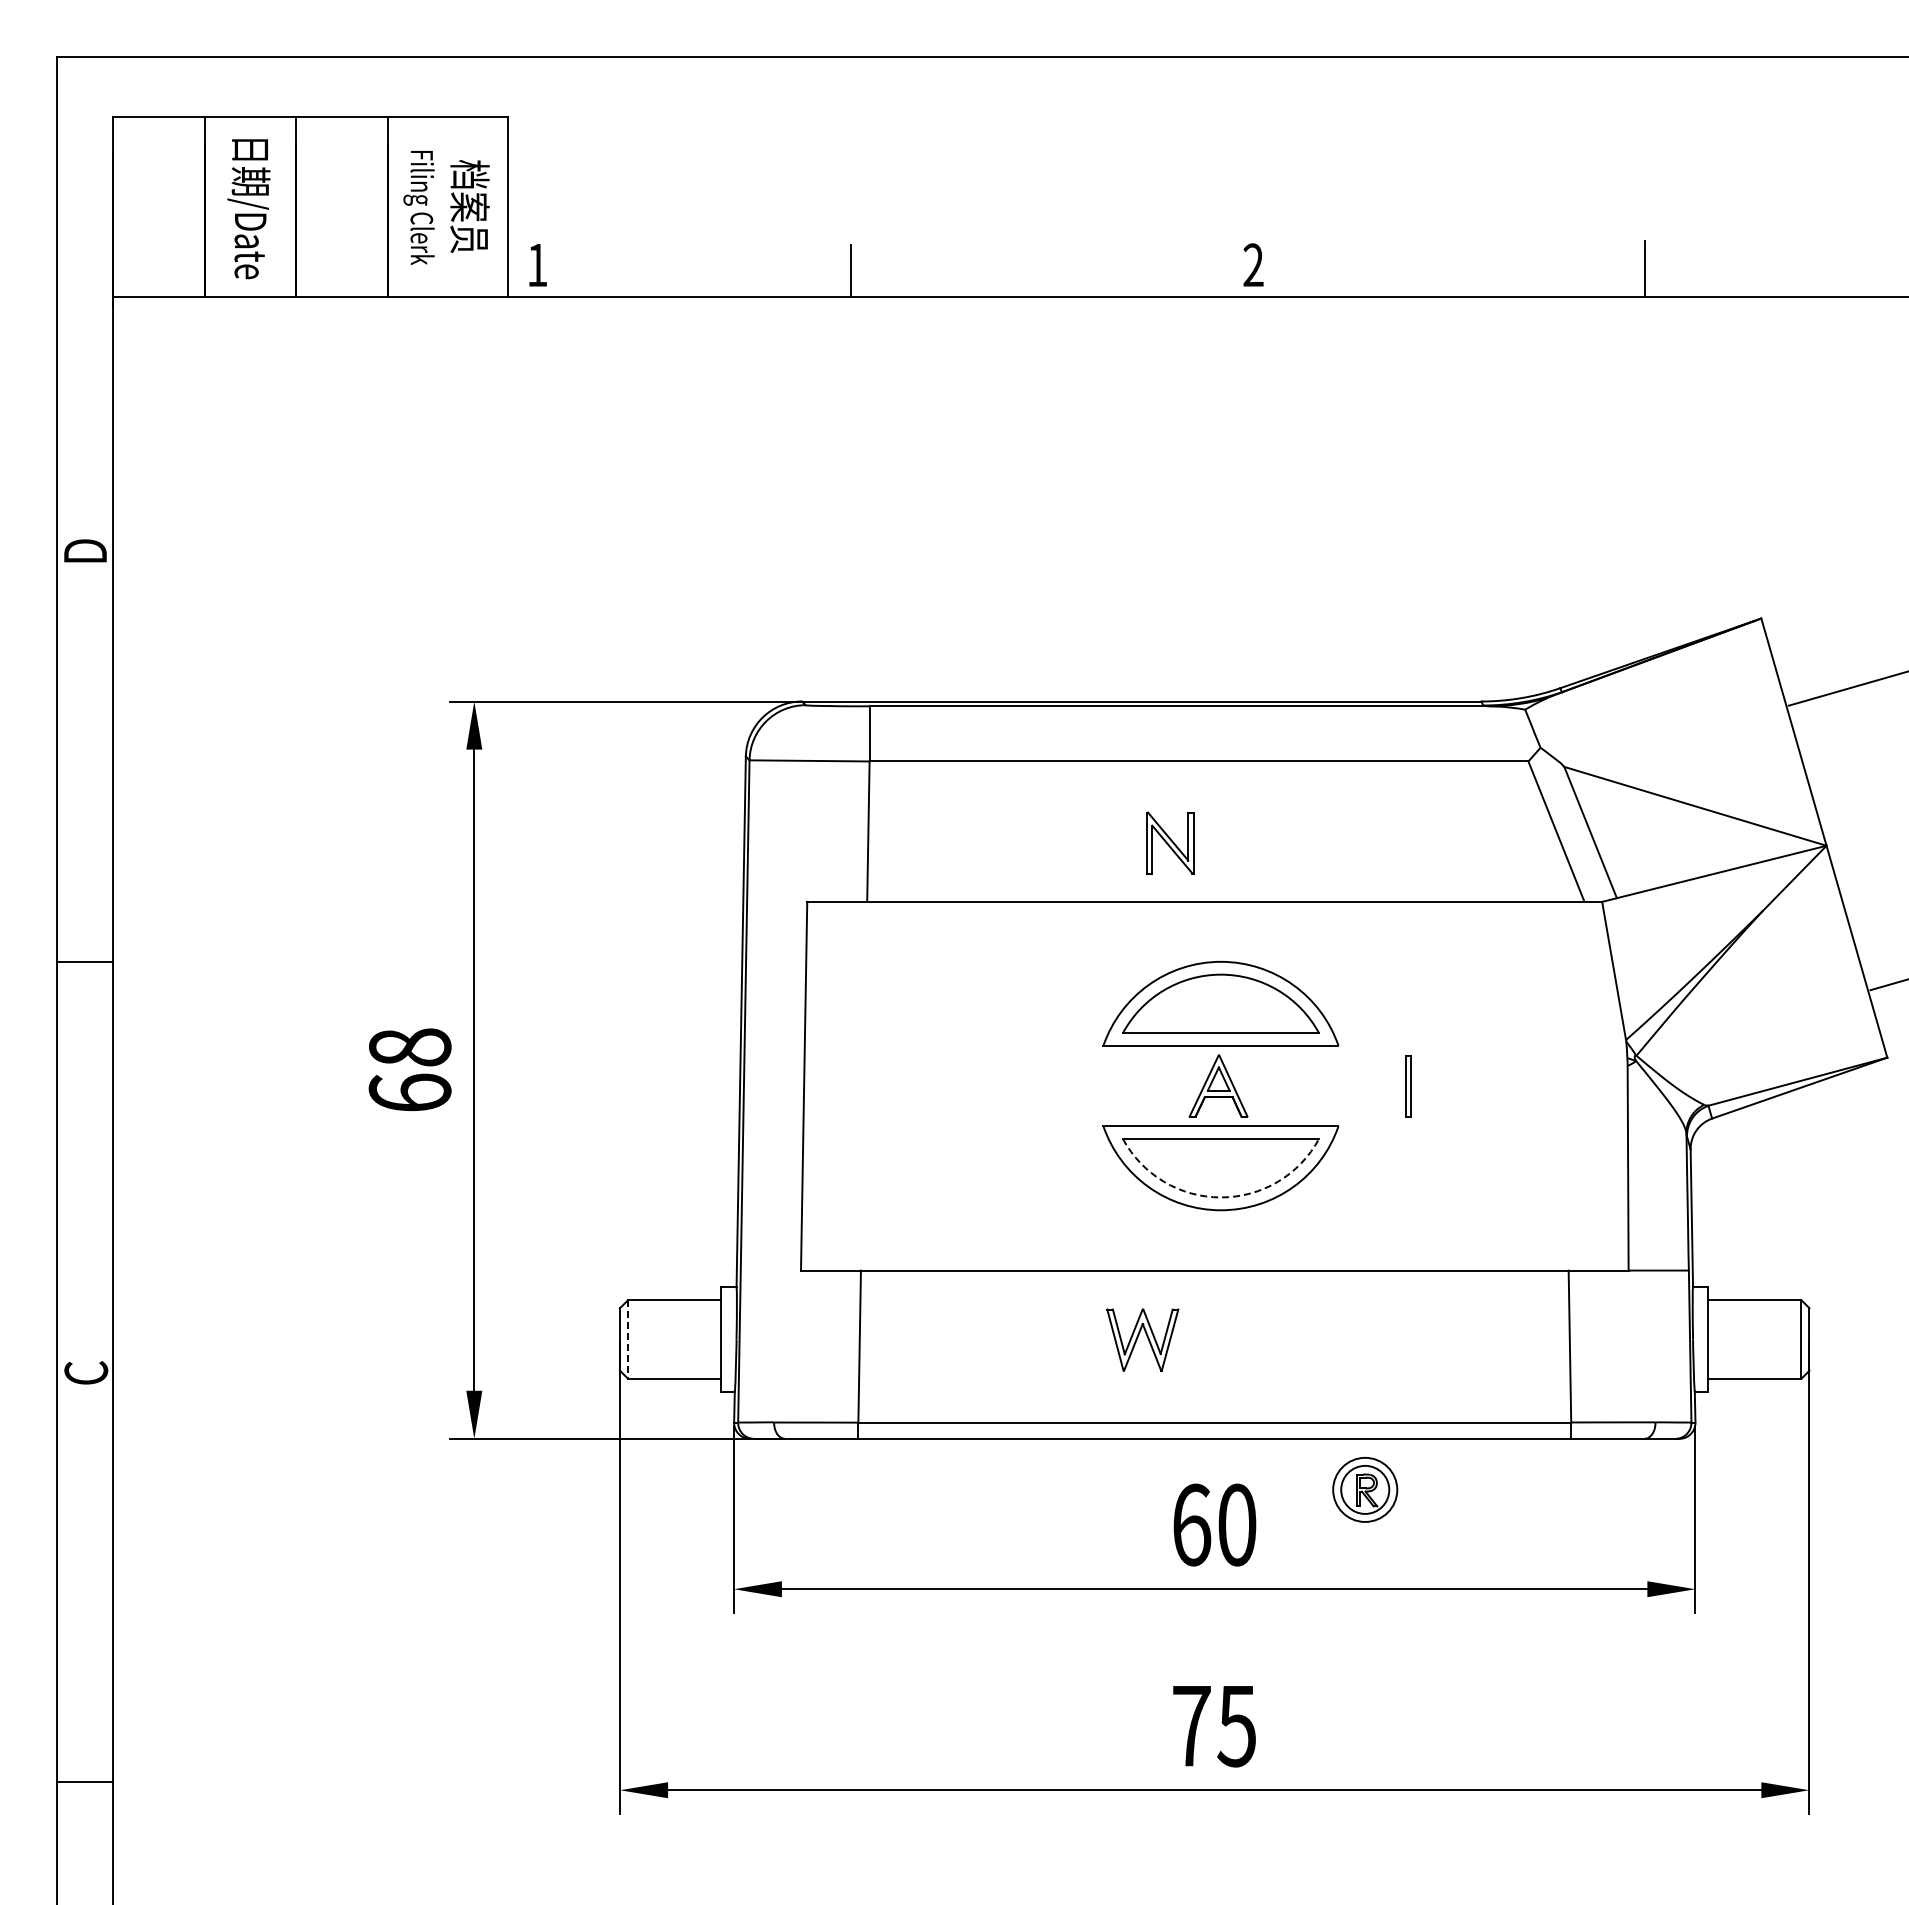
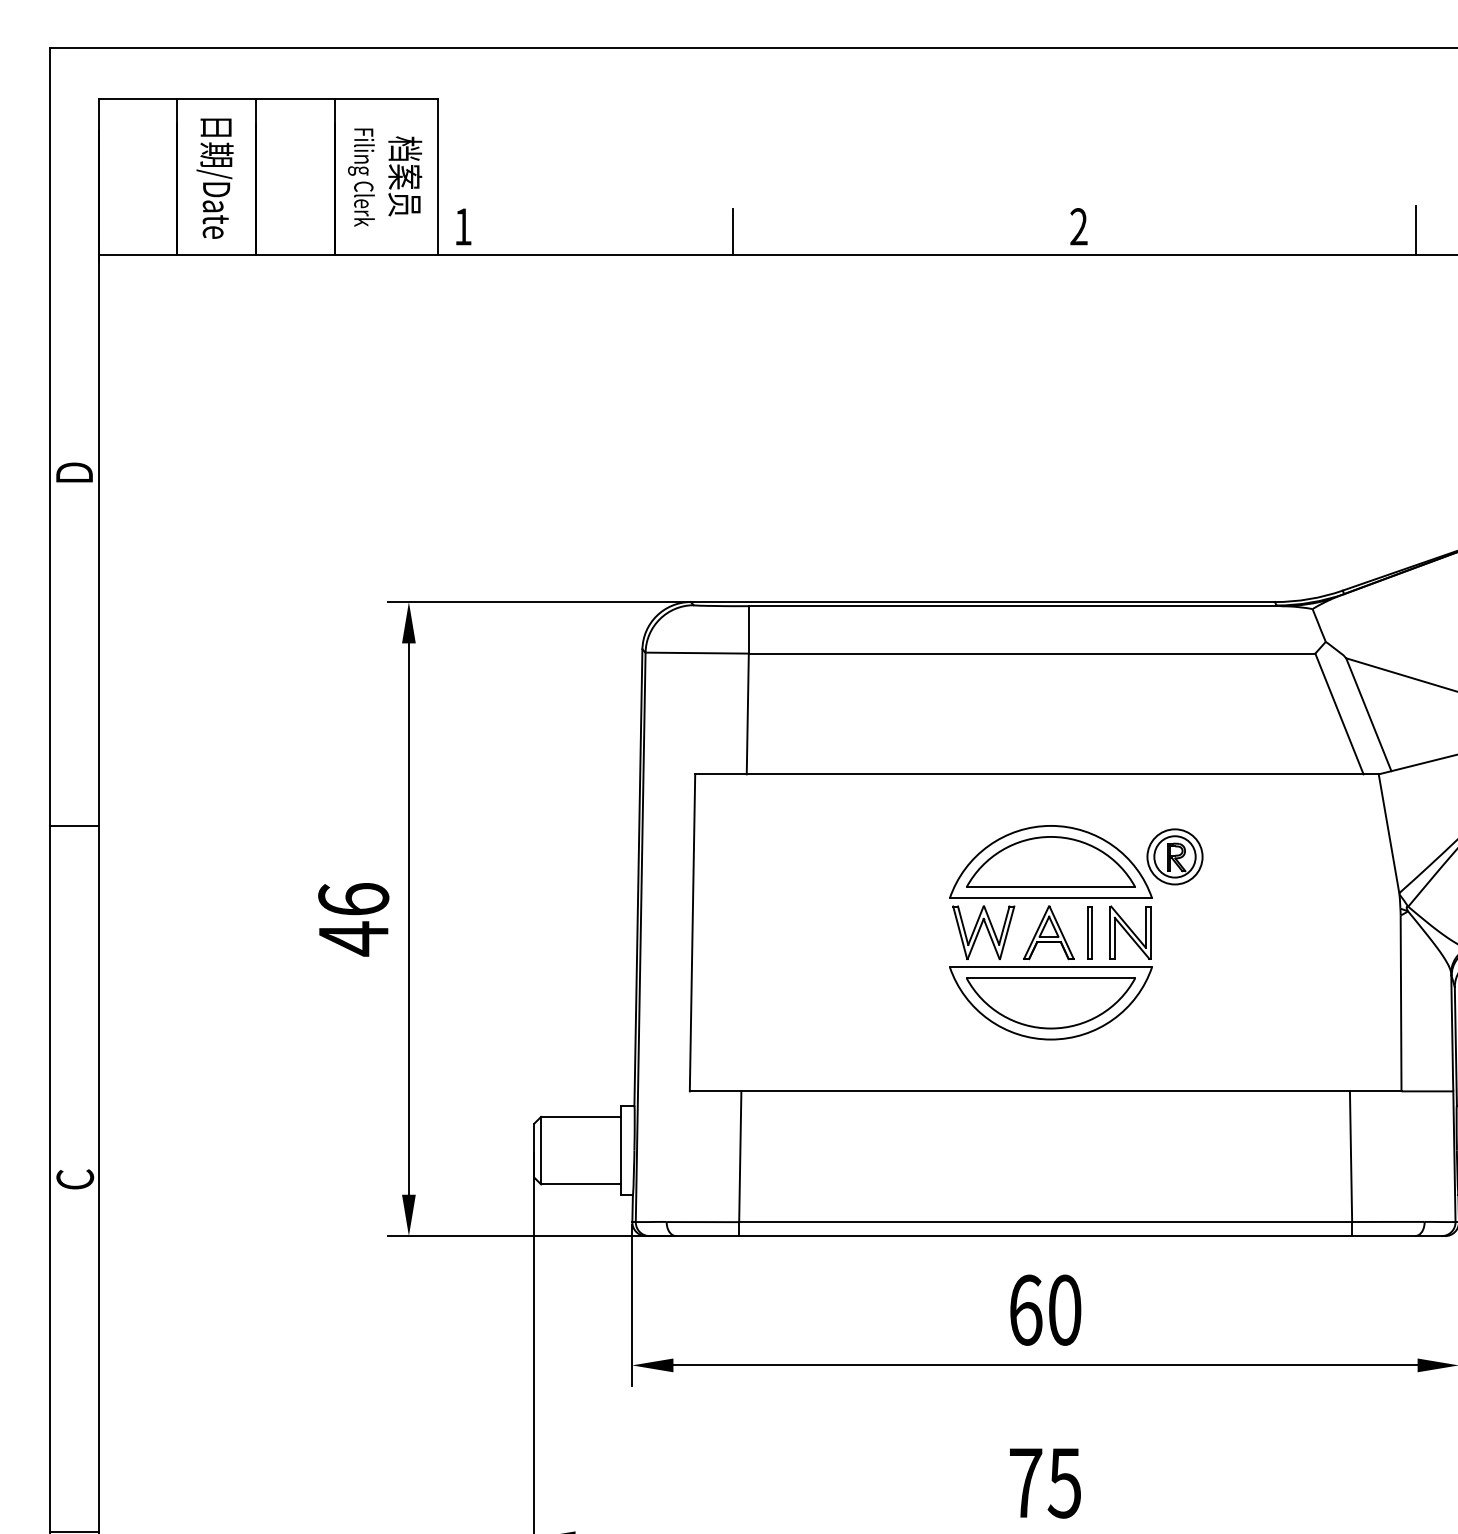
part: (1170, 842) -> (1130, 932), moved
text: (409, 1070) -> (353, 919), 68 -> 46
part: (1408, 1086) -> (1090, 933), moved
arc: (1220, 1197) -> (1050, 1028), dashed -> solid
line: (628, 1339) -> (541, 1150), dashed -> solid
part: (1142, 1339) -> (983, 932), moved
part: (1365, 1489) -> (1175, 856), moved

